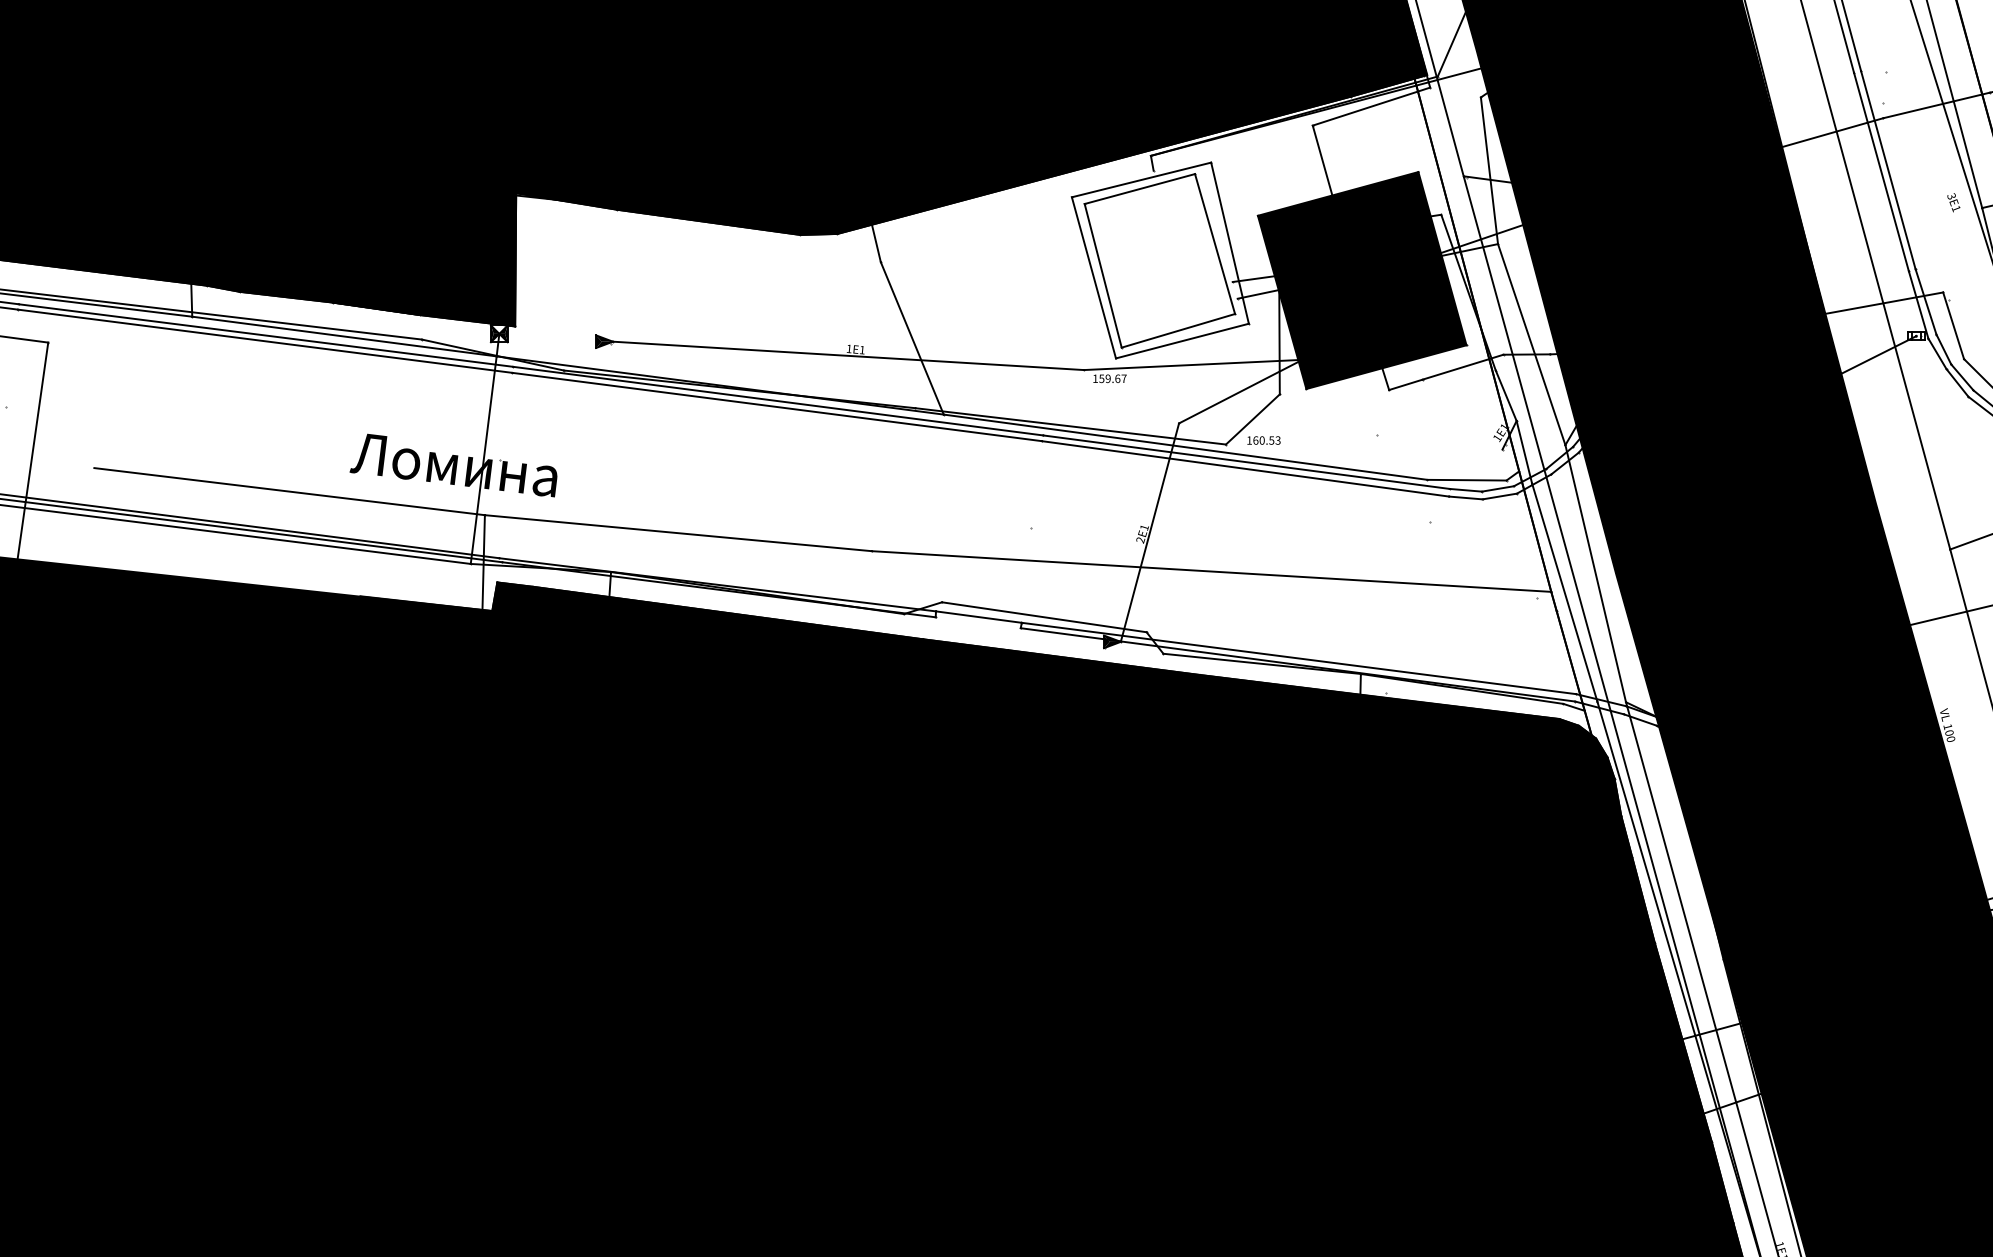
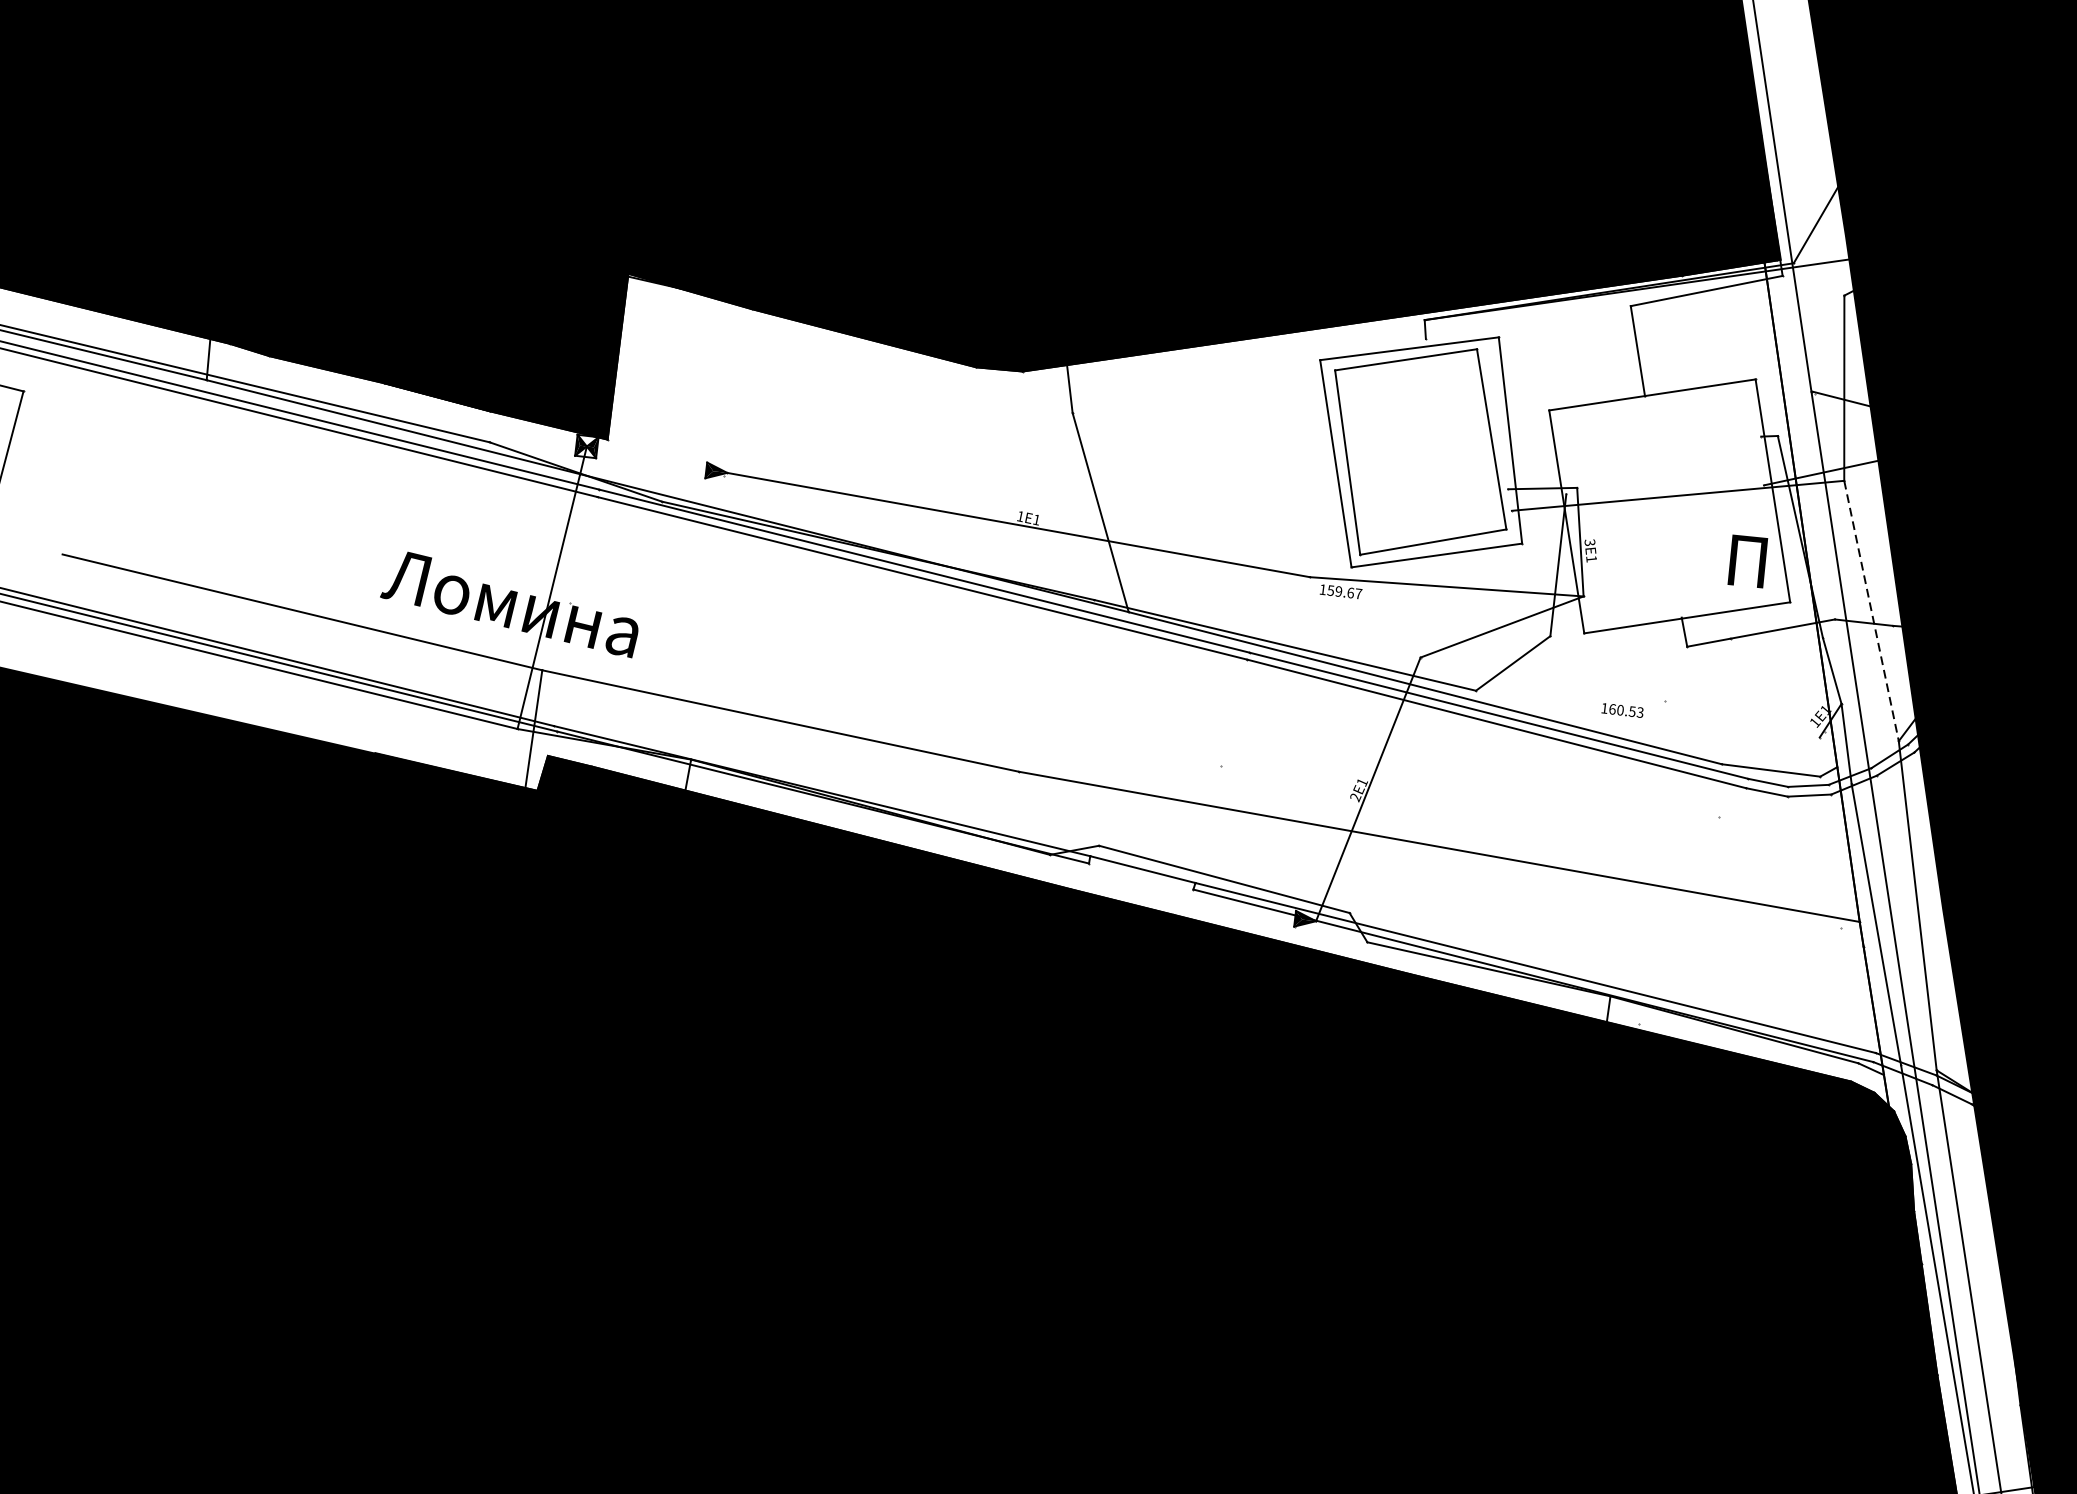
fill: (1361, 280) -> (1668, 506), removed
line: (1531, 344) -> (1871, 610), solid -> dashed
text: (1263, 440) -> (1622, 710), moved

